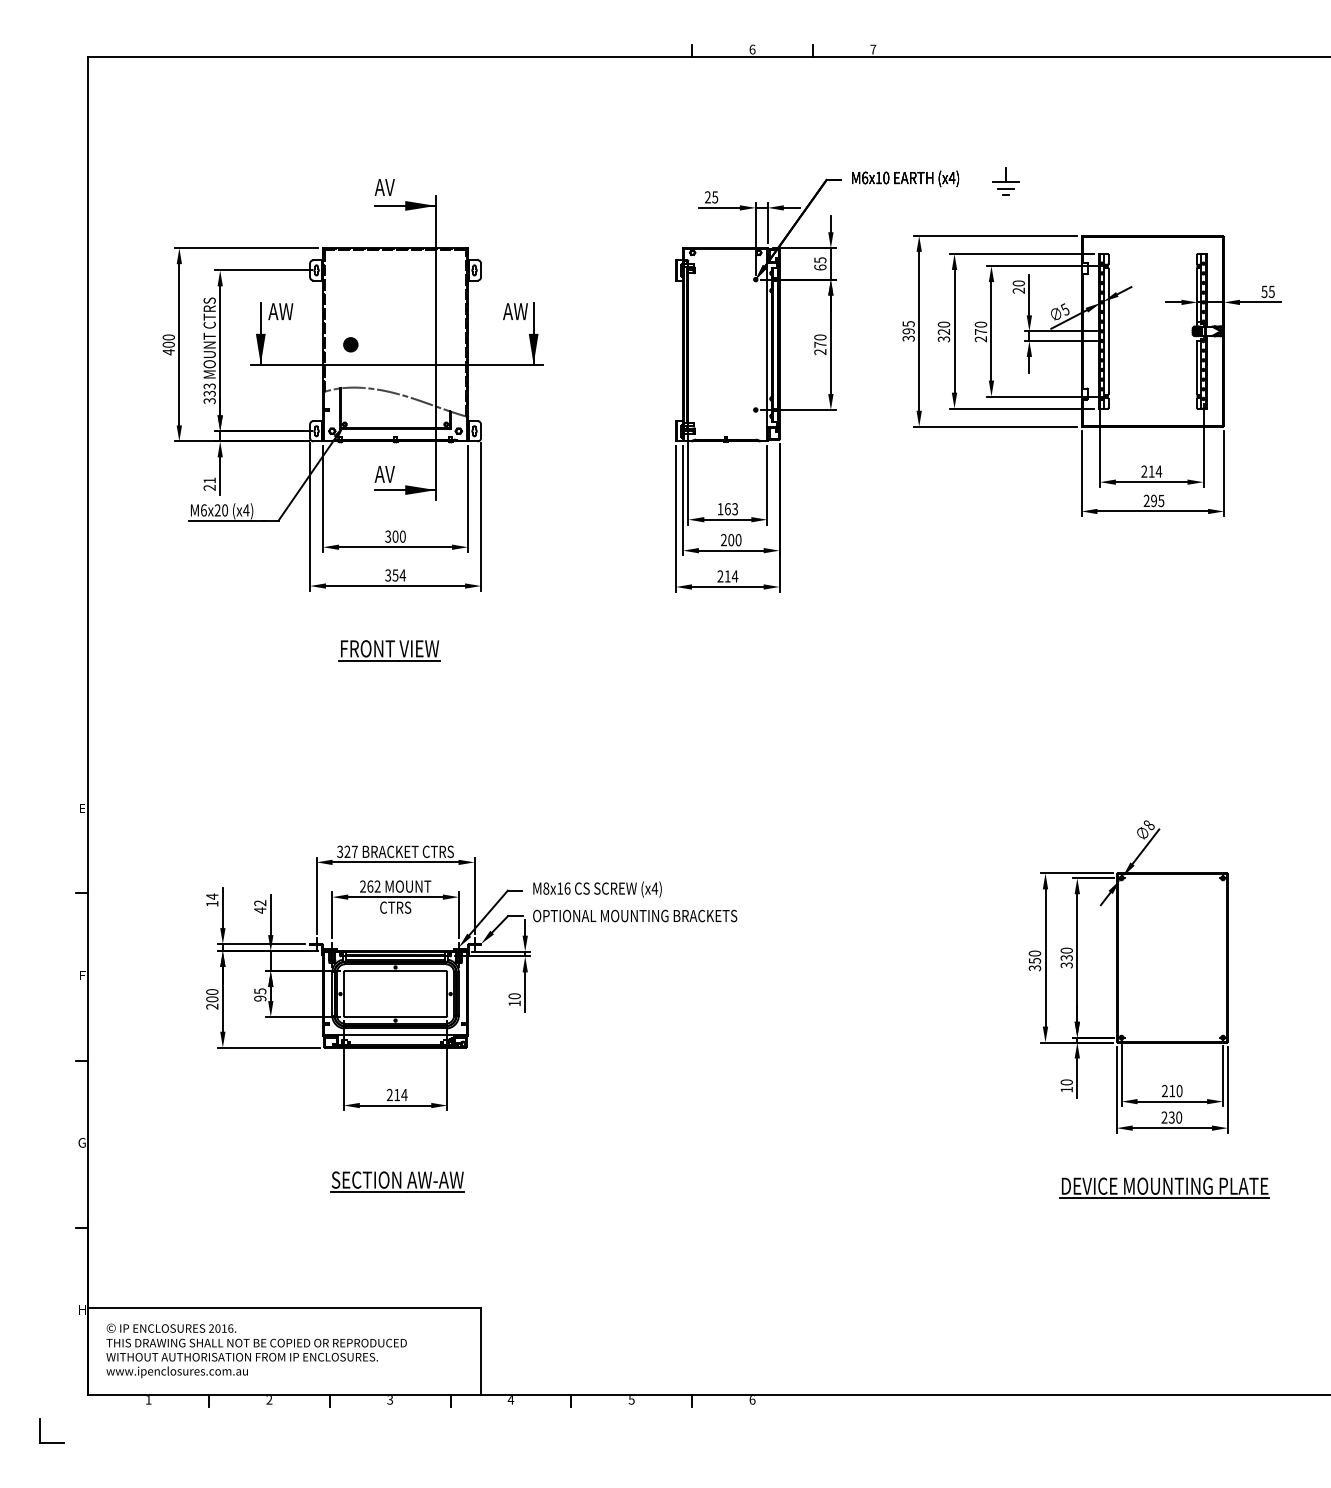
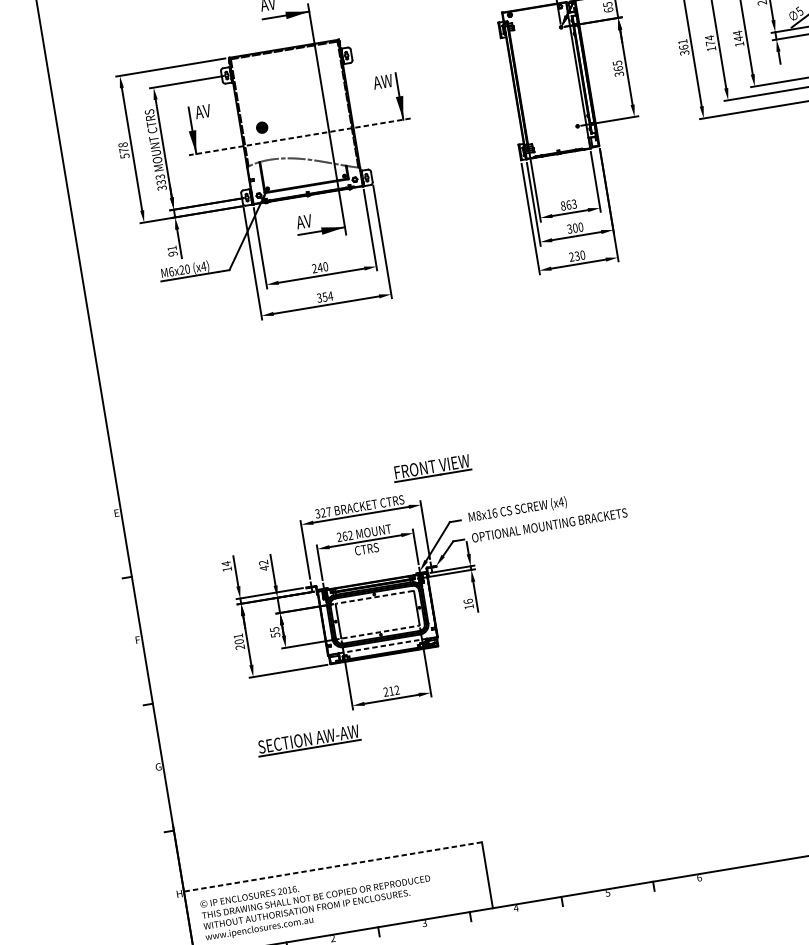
text: (285, 311) -> (208, 110), AW -> AV
text: (908, 327) -> (683, 44), 395 -> 361
text: (943, 331) -> (710, 43), 320 -> 174
text: (980, 331) -> (738, 38), 270 -> 144
text: (168, 344) -> (123, 150), 400 -> 578
text: (820, 344) -> (618, 68), 270 -> 365
line: (396, 364) -> (299, 136), solid -> dashed
text: (209, 487) -> (172, 253), 21 -> 91
text: (720, 509) -> (563, 206), 163 -> 863
text: (391, 536) -> (317, 268), 300 -> 240
text: (723, 540) -> (569, 229), 200 -> 300
text: (731, 576) -> (580, 255), 214 -> 230
part: (389, 650) -> (432, 468), moved
line: (395, 971) -> (374, 597), solid -> dashed
text: (212, 991) -> (238, 635), 200 -> 201
text: (514, 996) -> (468, 601), 10 -> 16
text: (260, 998) -> (275, 635), 95 -> 55
line: (396, 1017) -> (381, 632), solid -> dashed
line: (395, 1035) -> (382, 646), solid -> dashed
text: (404, 1094) -> (397, 689), 214 -> 212
part: (397, 1181) -> (308, 740), moved
line: (284, 1308) -> (332, 867), solid -> dashed

